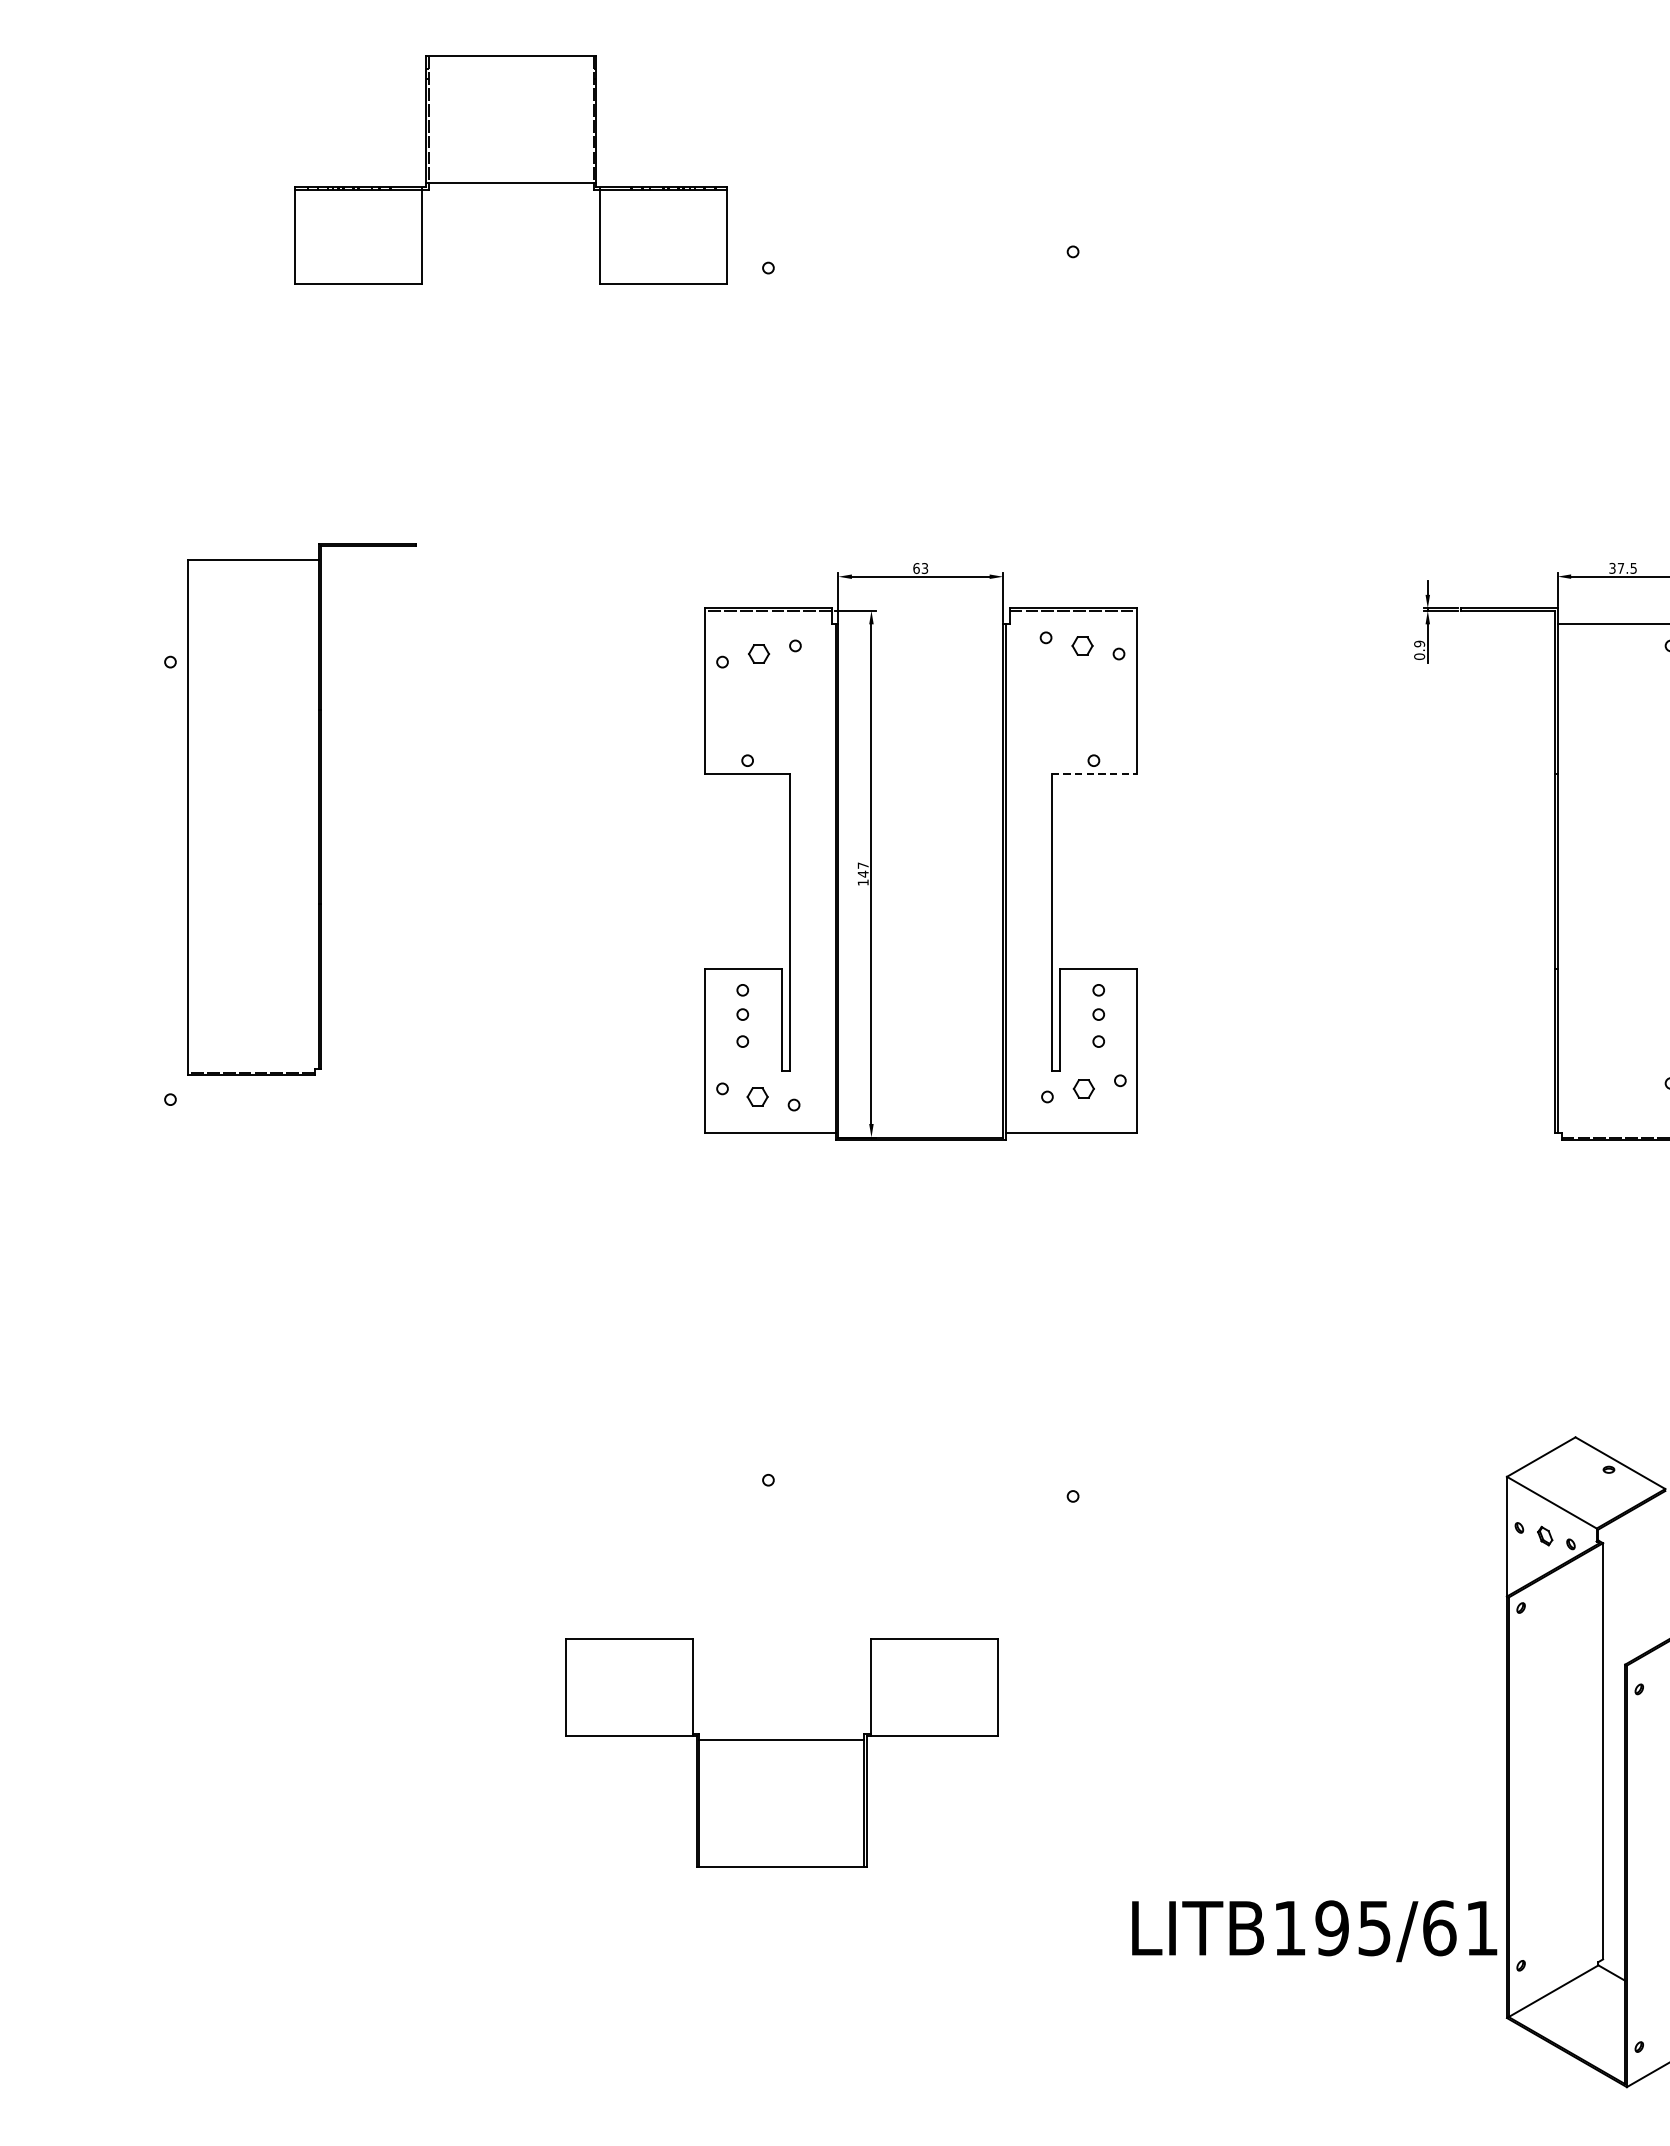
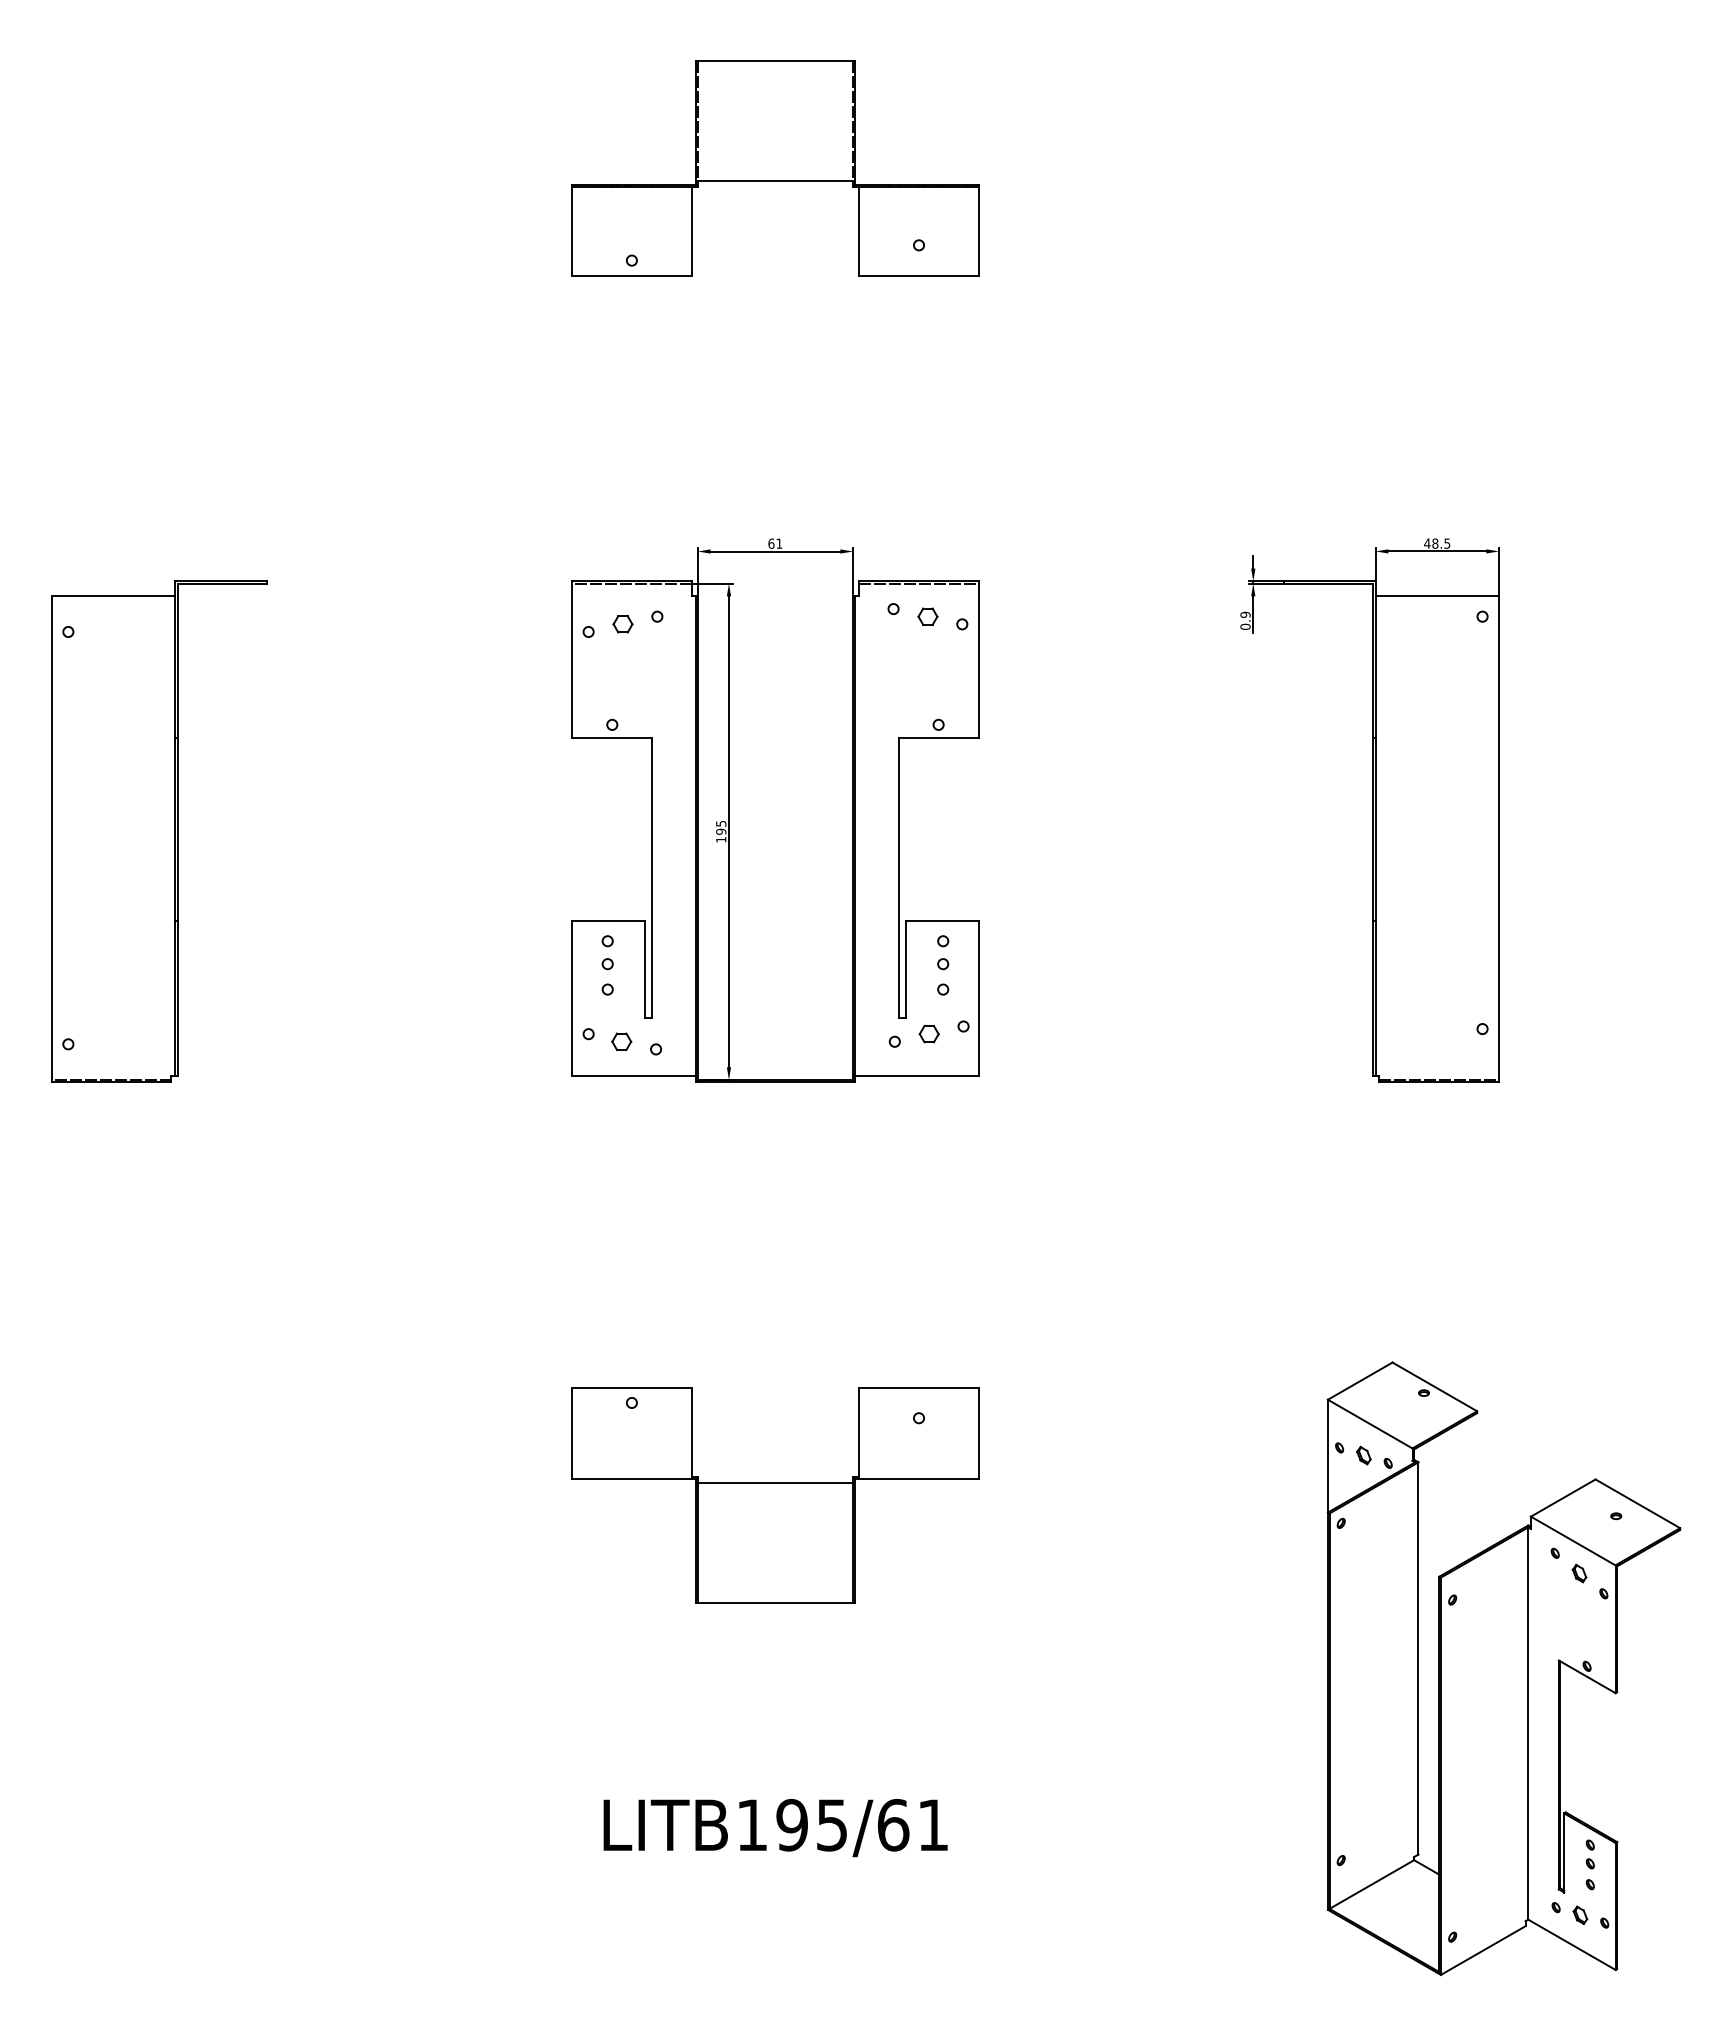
part: (511, 170) -> (775, 168), moved
text: (925, 568) -> (779, 543), 63 -> 61
text: (1616, 568) -> (1431, 543), 37.5 -> 48.5
line: (1094, 774) -> (939, 737), dashed -> solid
part: (302, 809) -> (159, 831), moved
text: (863, 870) -> (721, 828), 147 -> 195
part: (781, 1753) -> (775, 1495), moved
text: (1314, 1931) -> (775, 1828), moved

